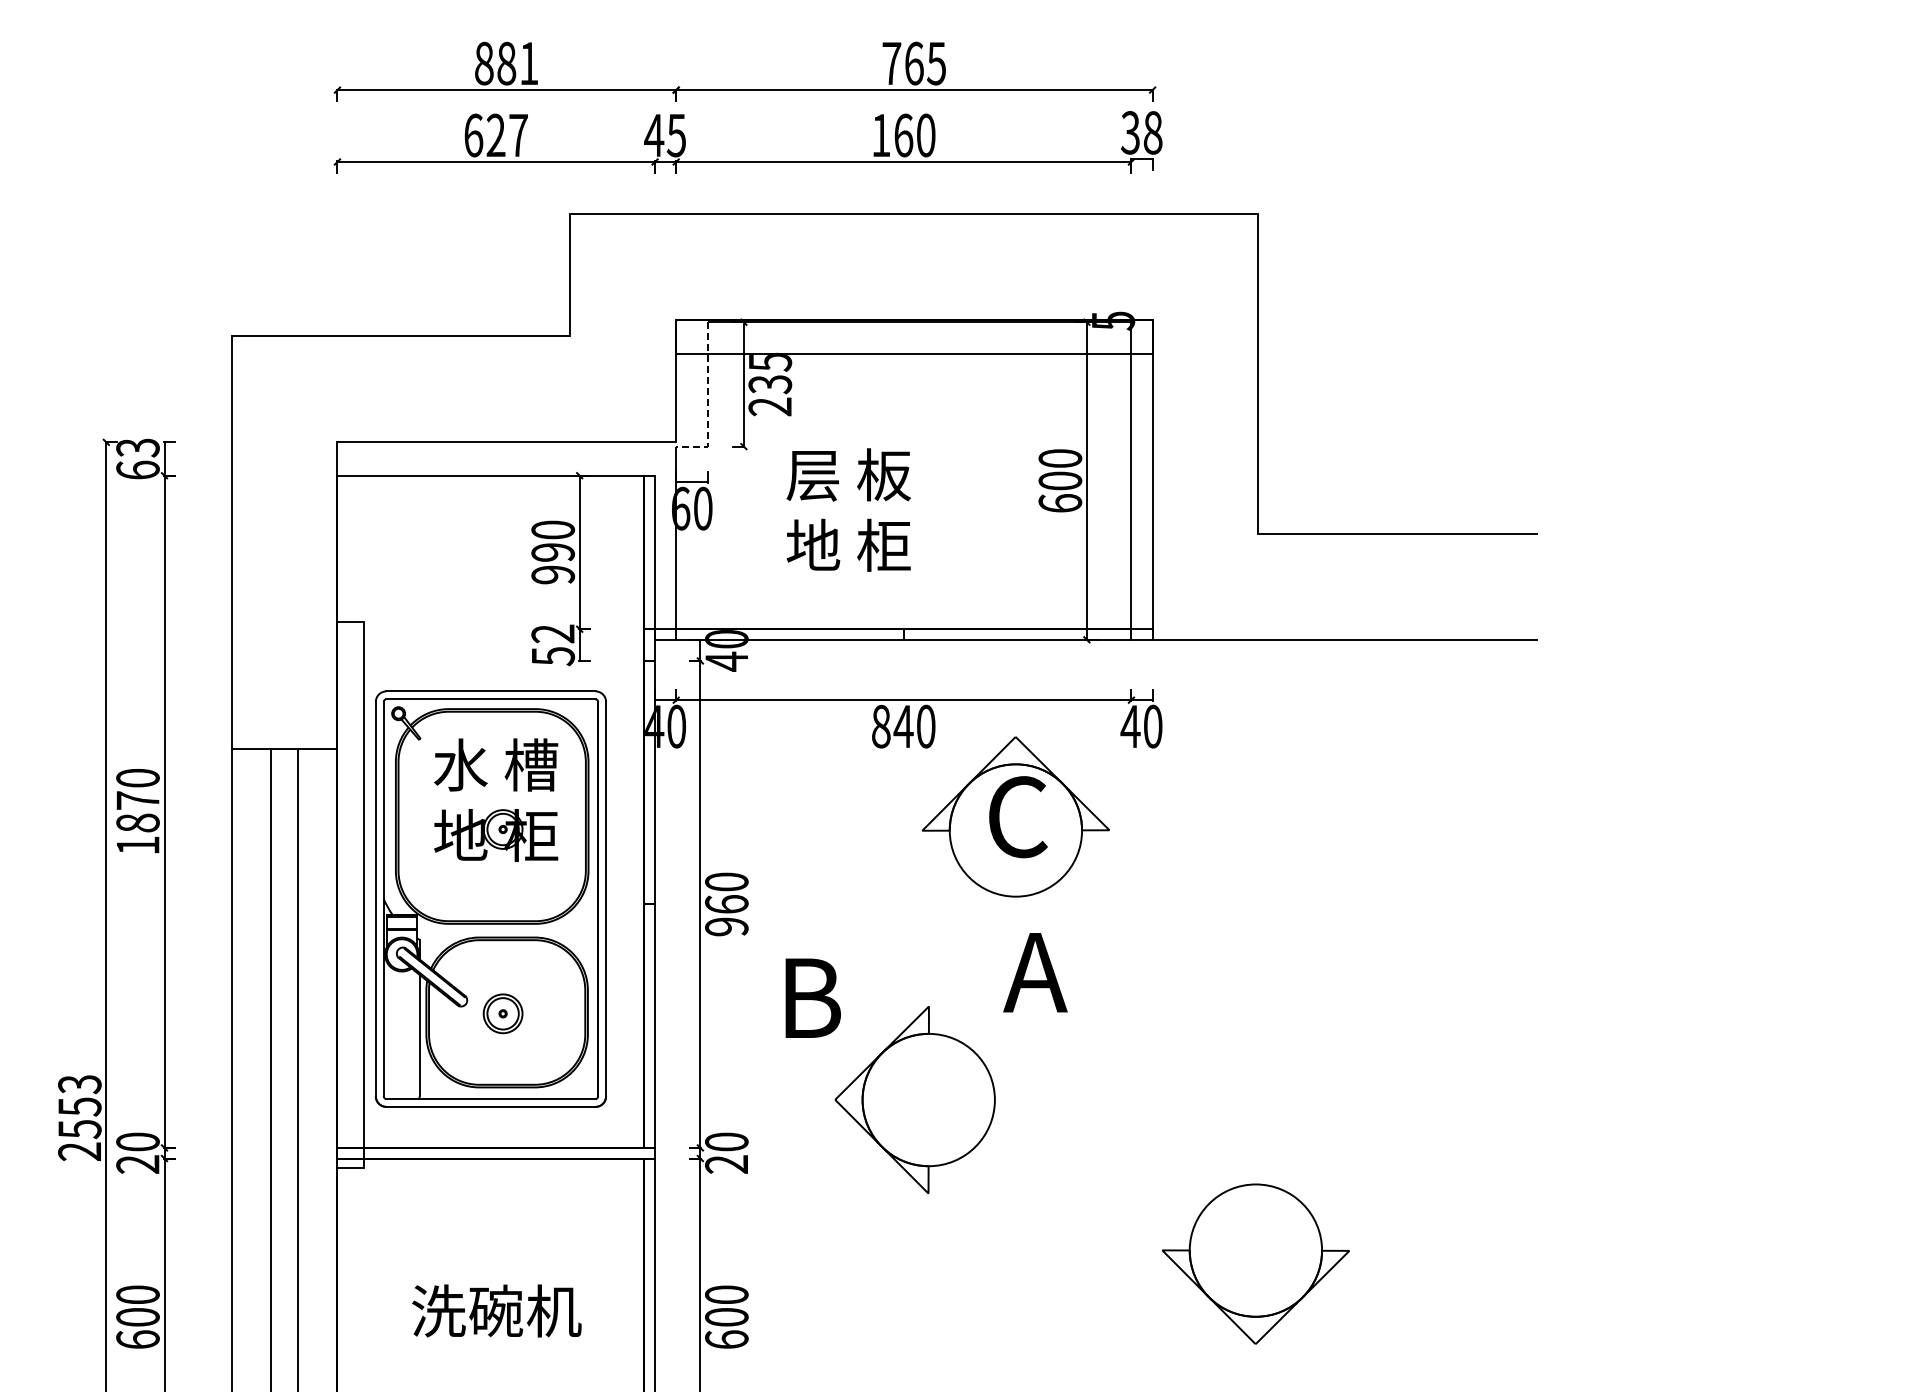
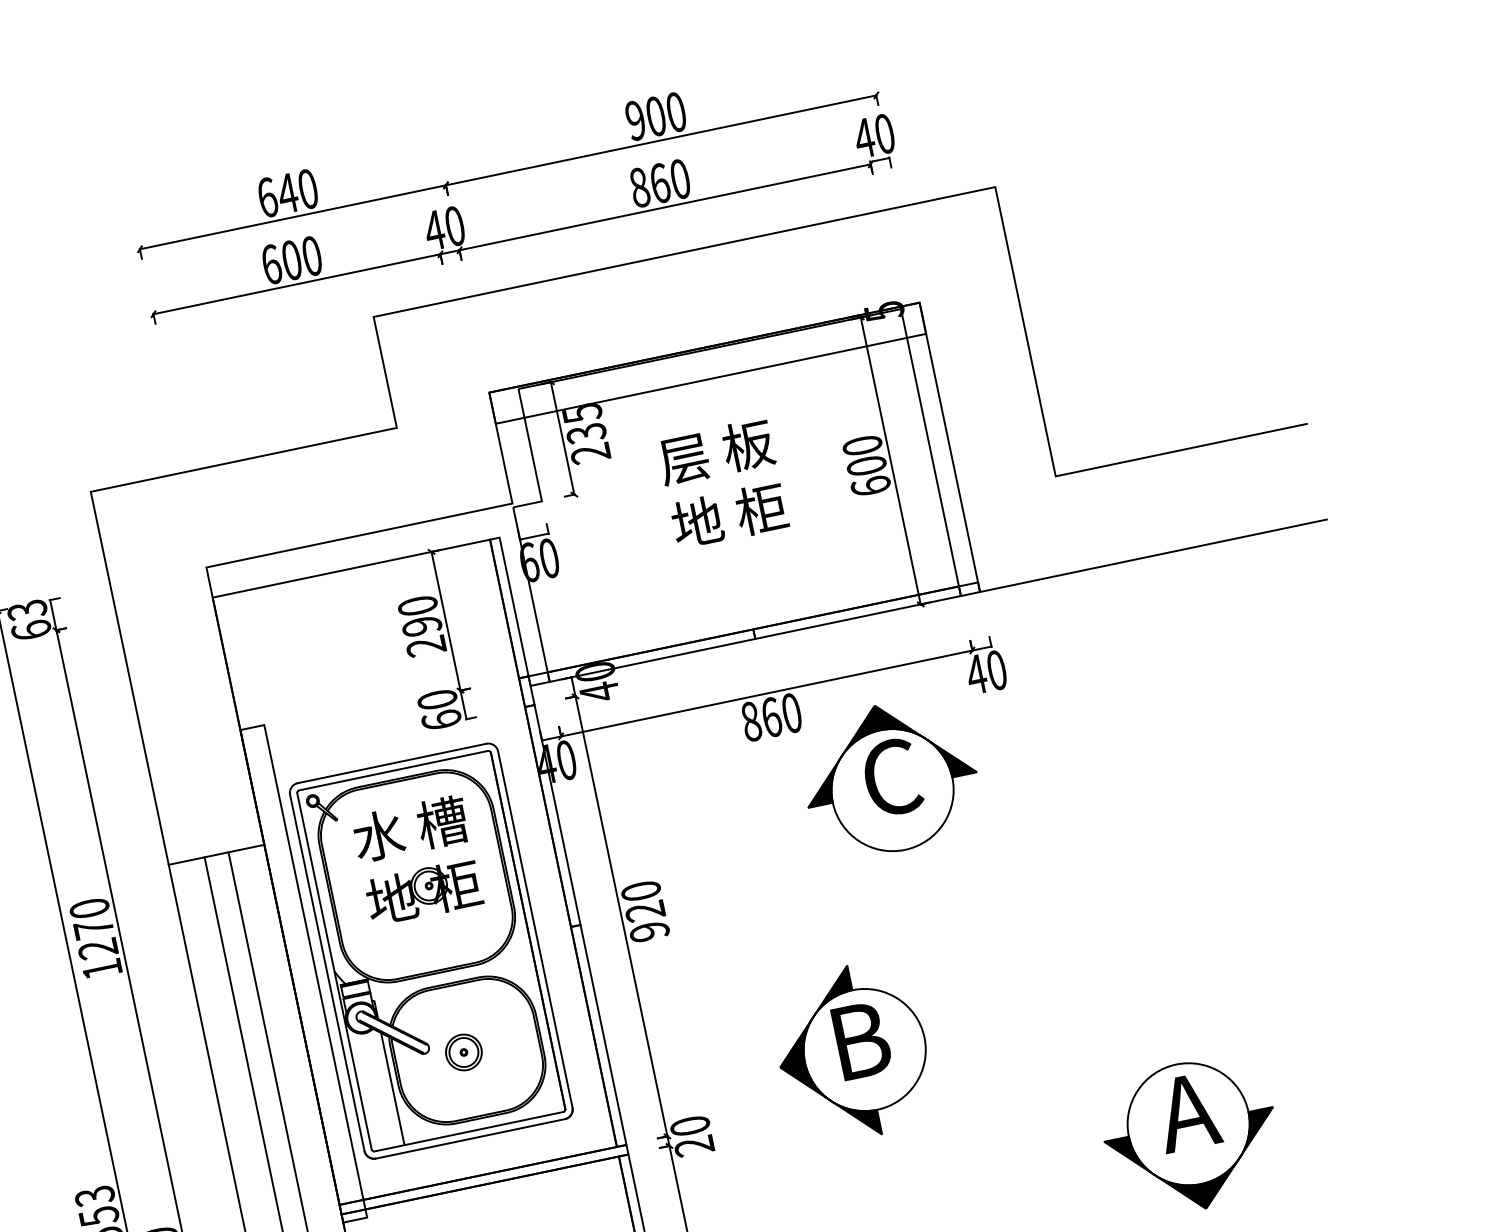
text: (506, 63) -> (287, 193), 881 -> 640
text: (913, 63) -> (655, 116), 765 -> 900
text: (1141, 132) -> (874, 135), 38 -> 40
text: (506, 135) -> (301, 258), 627 -> 600
text: (676, 135) -> (454, 226), 45 -> 40
text: (881, 135) -> (639, 187), 160 -> 860
line: (707, 400) -> (532, 459), dashed -> solid
text: (848, 509) -> (722, 483), moved
text: (553, 574) -> (426, 646), 990 -> 290
text: (553, 645) -> (439, 710), 52 -> 60
text: (903, 726) -> (771, 717), 840 -> 860
fill: (1015, 783) -> (883, 747), added
text: (137, 822) -> (97, 948), 1870 -> 1270
text: (726, 904) -> (645, 911), 960 -> 920
text: (1035, 972) -> (1187, 1112), moved
text: (812, 997) -> (861, 1039), moved
fill: (881, 1099) -> (821, 1058), added
fill: (1255, 1297) -> (1197, 1166), added

